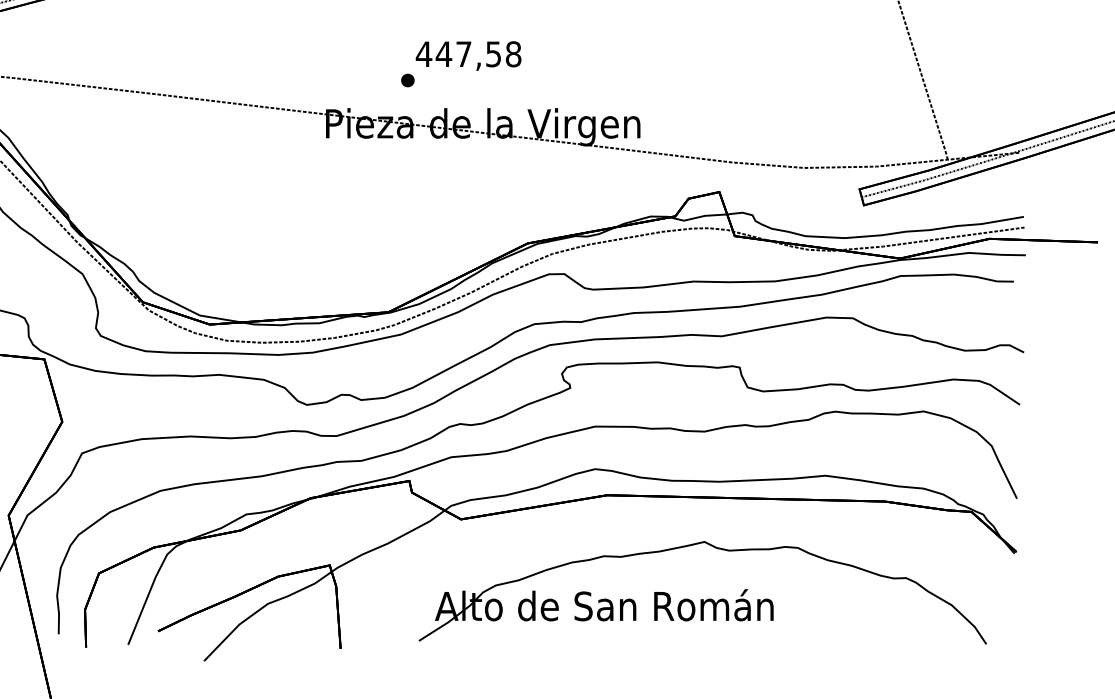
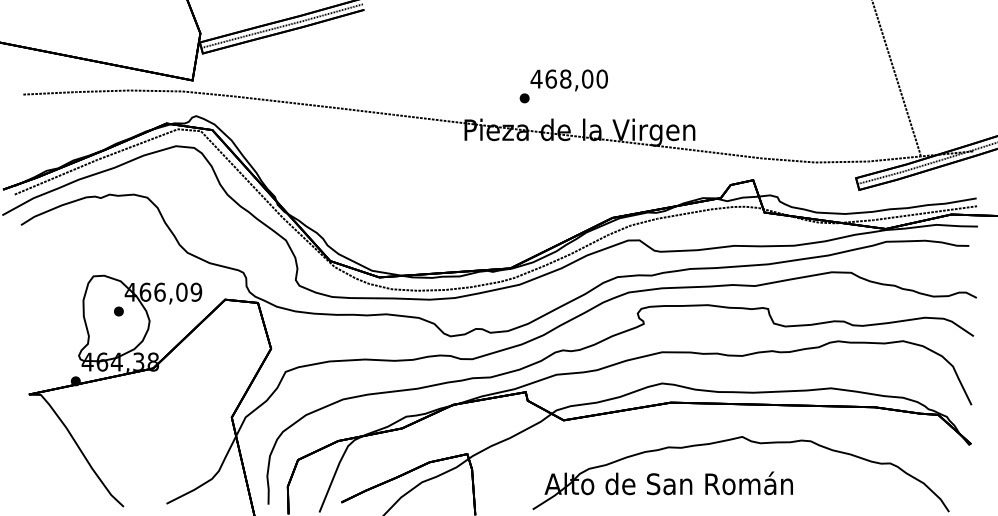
text: (478, 53) -> (576, 78), 447,58 -> 468,00

